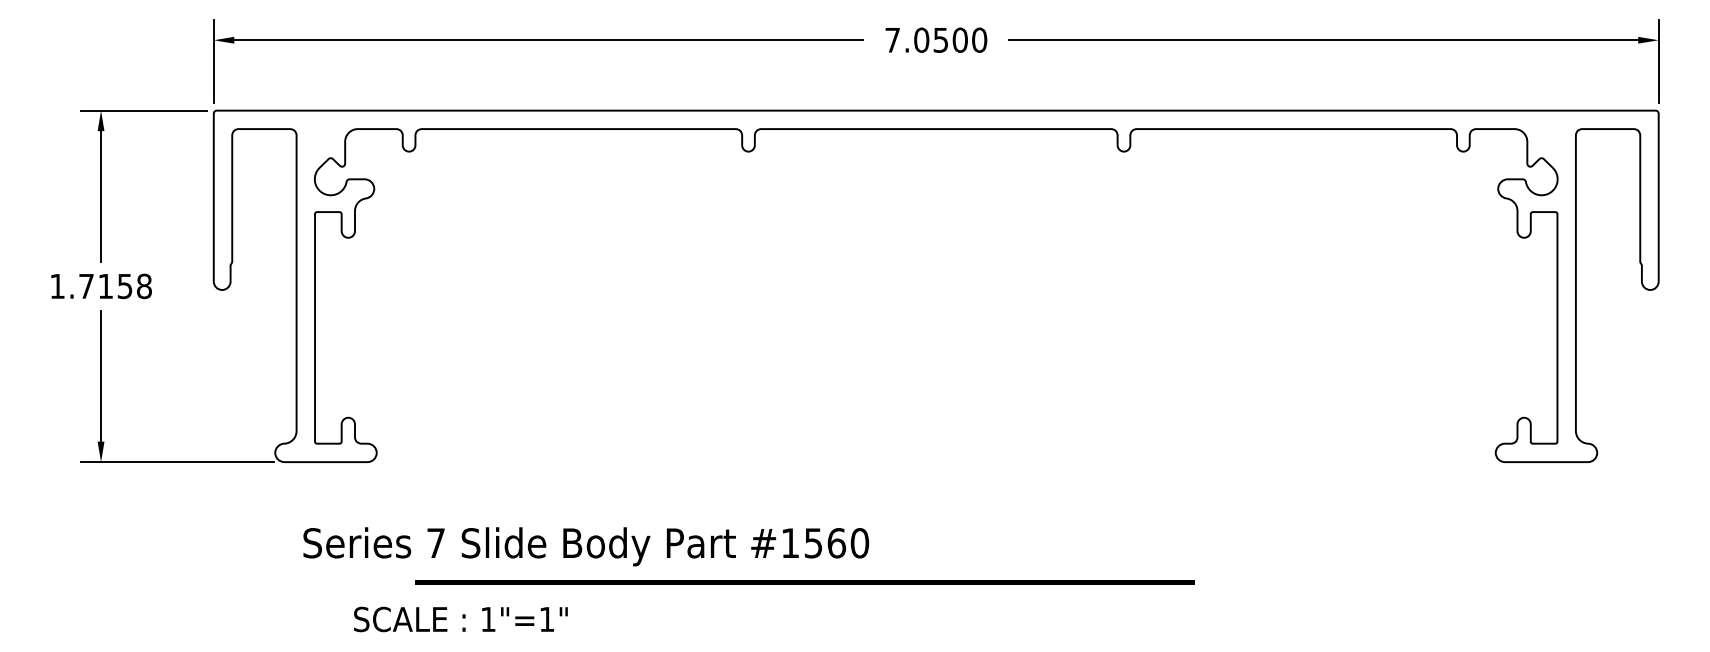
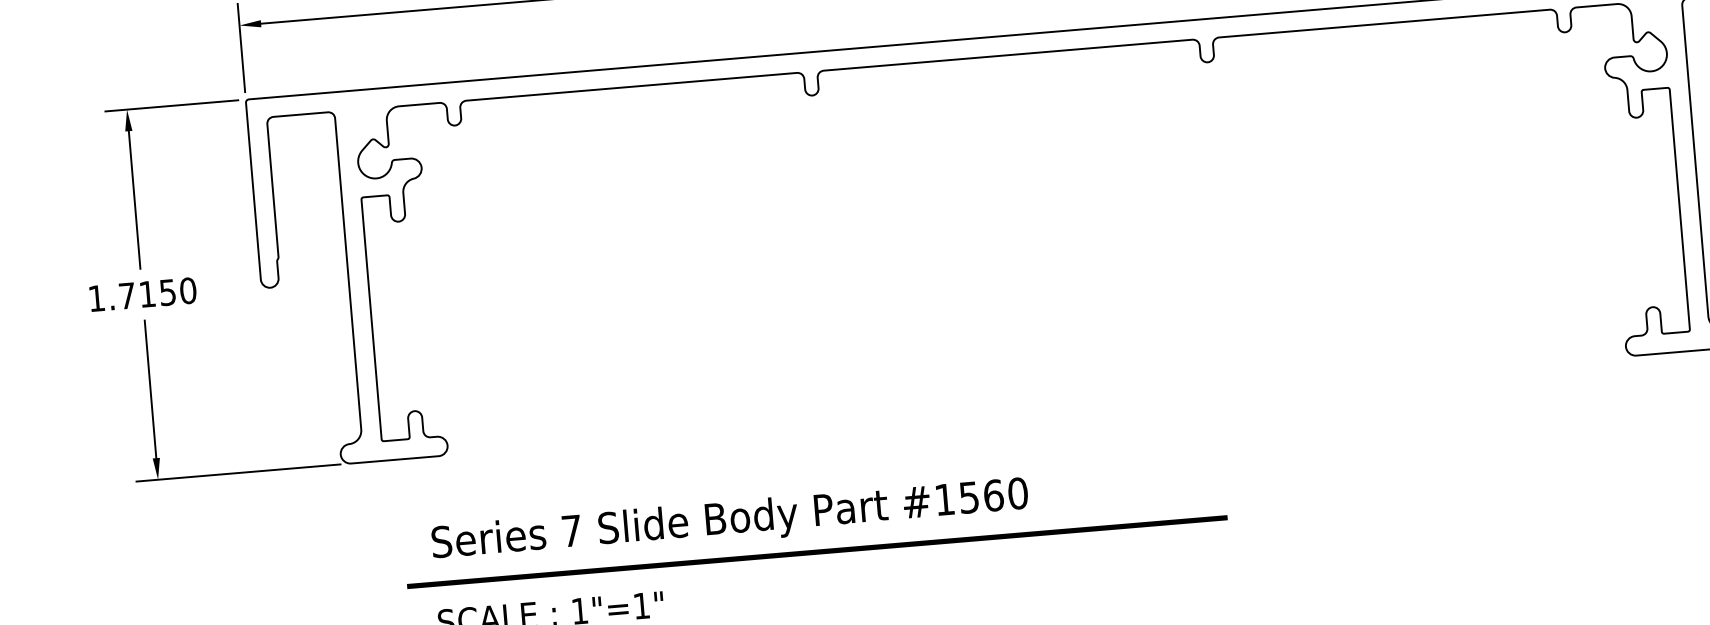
text: (144, 286) -> (188, 290), 1.7158 -> 1.7150
text: (586, 546) -> (730, 521), moved
line: (804, 582) -> (816, 552), moved

